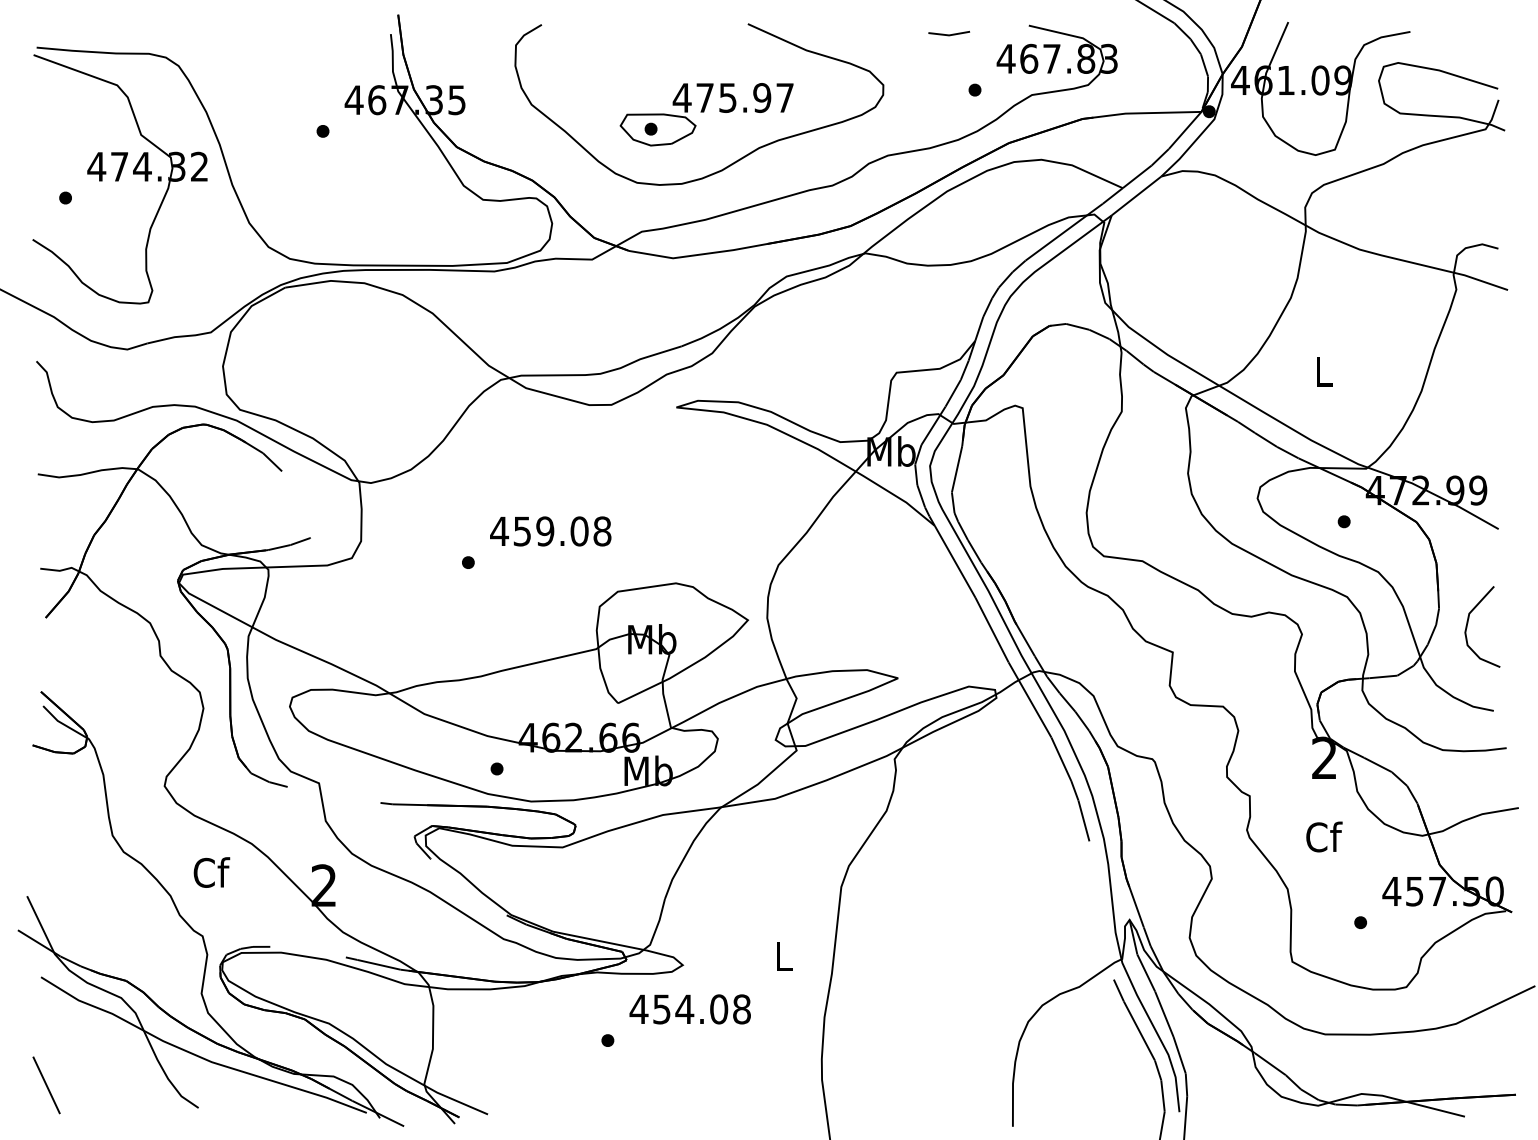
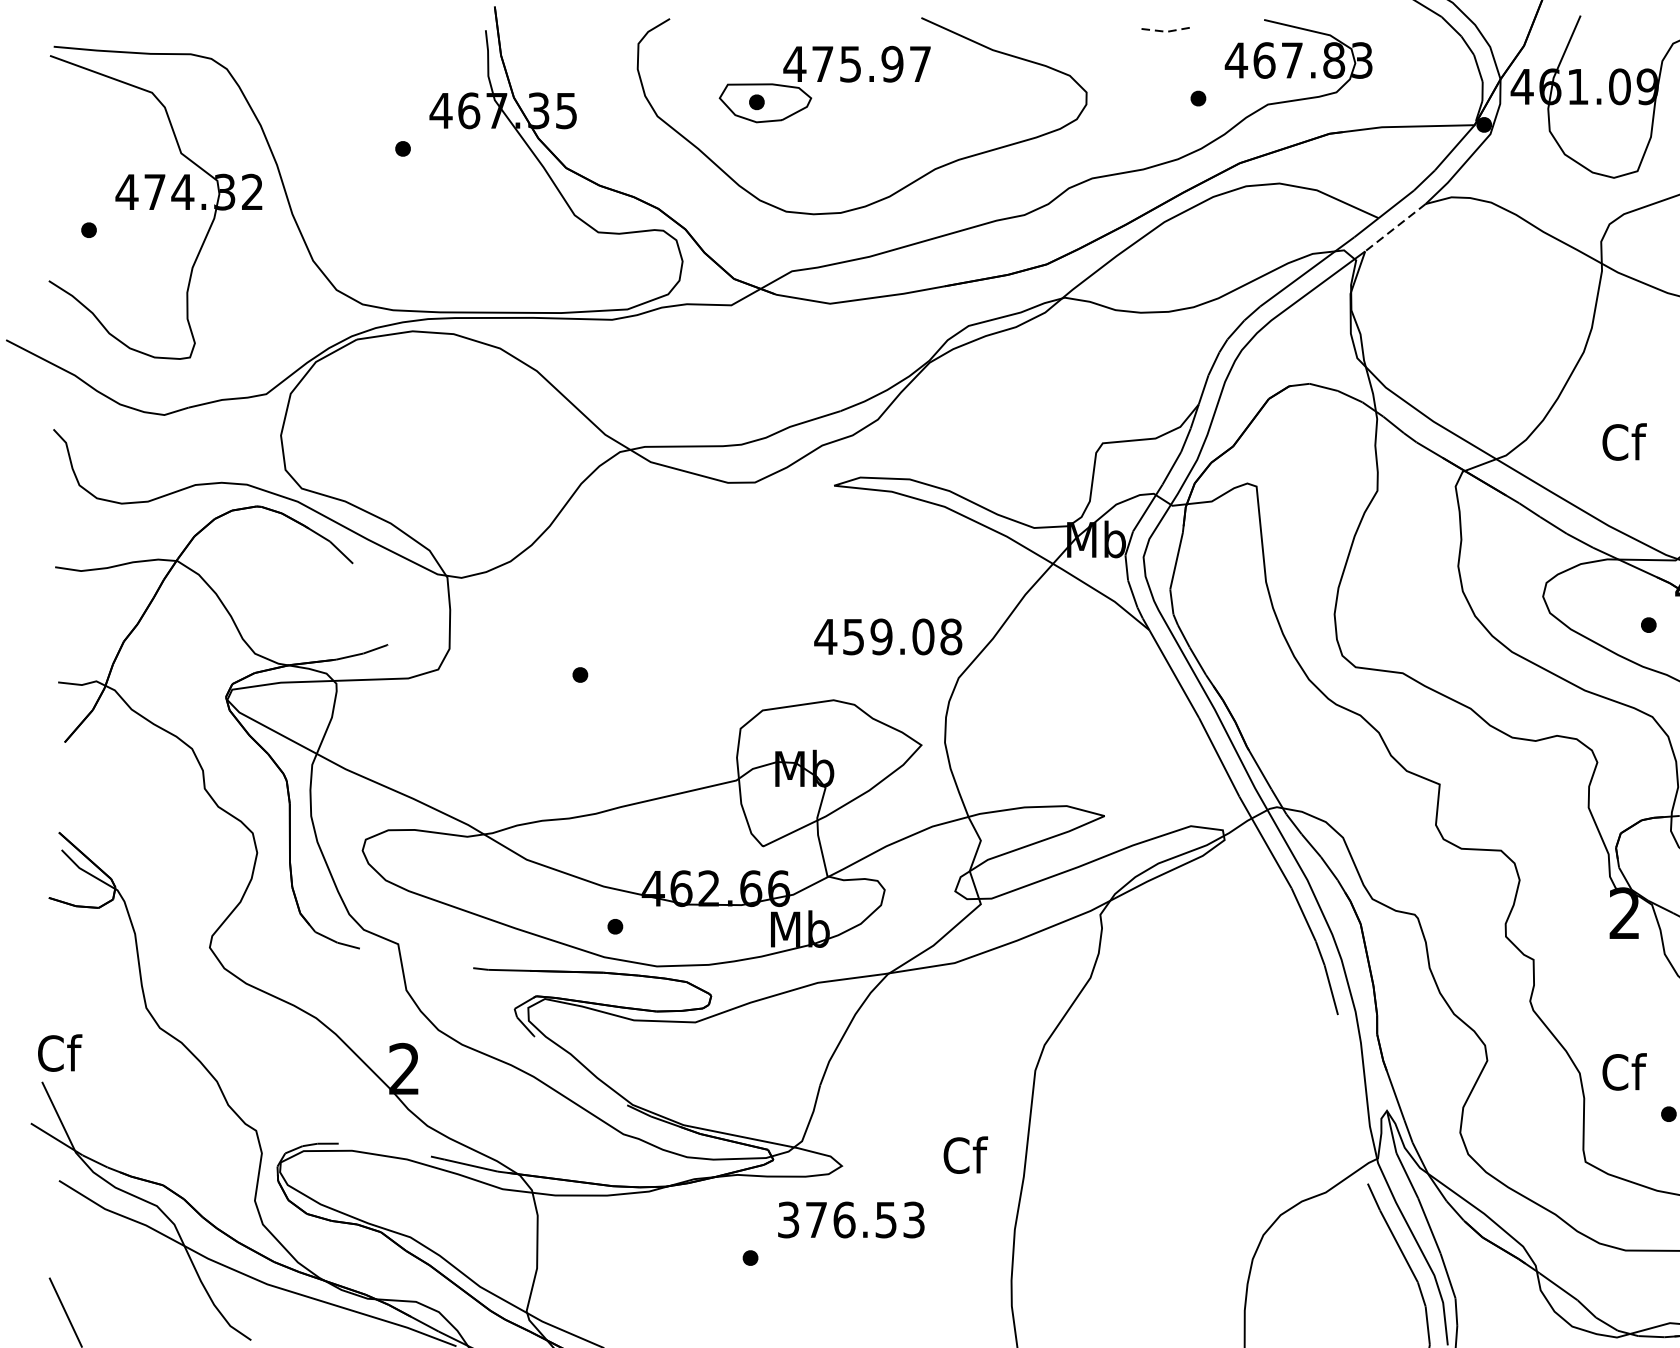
line: (949, 35) -> (1167, 31), solid -> dashed
part: (706, 114) -> (824, 84), moved
line: (1136, 196) -> (1395, 228), solid -> dashed
text: (1324, 371) -> (1624, 441), L -> Cf
text: (550, 531) -> (887, 637), moved
text: (1324, 836) -> (1624, 1071), moved
text: (211, 872) -> (59, 1052), moved
text: (784, 955) -> (966, 1154), L -> Cf
text: (689, 1009) -> (850, 1220), 454.08 -> 376.53

